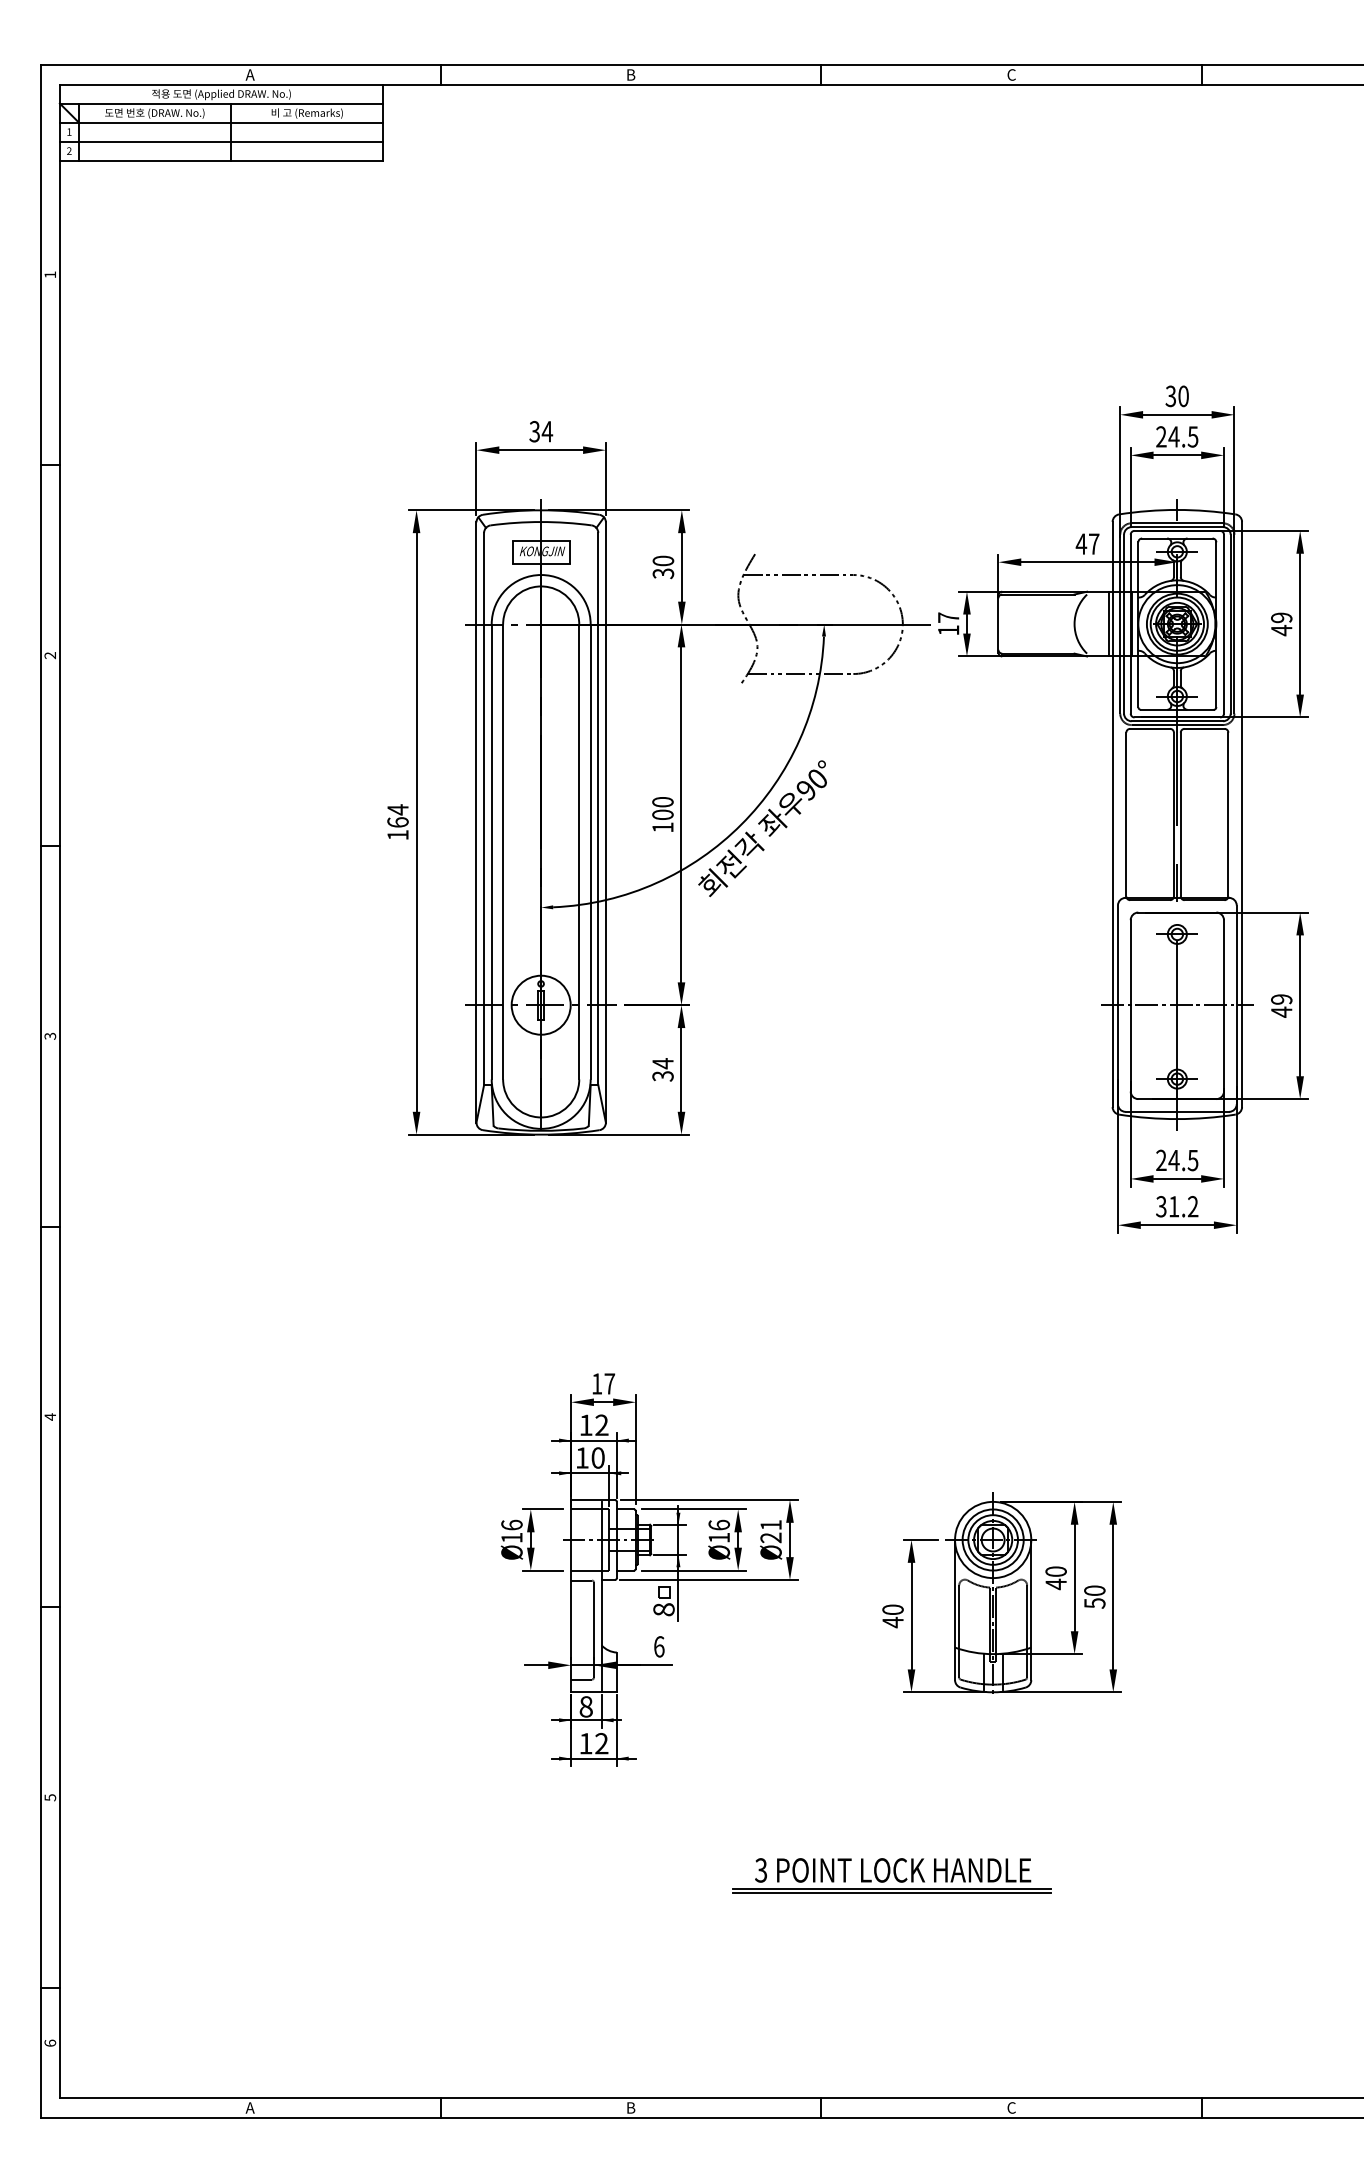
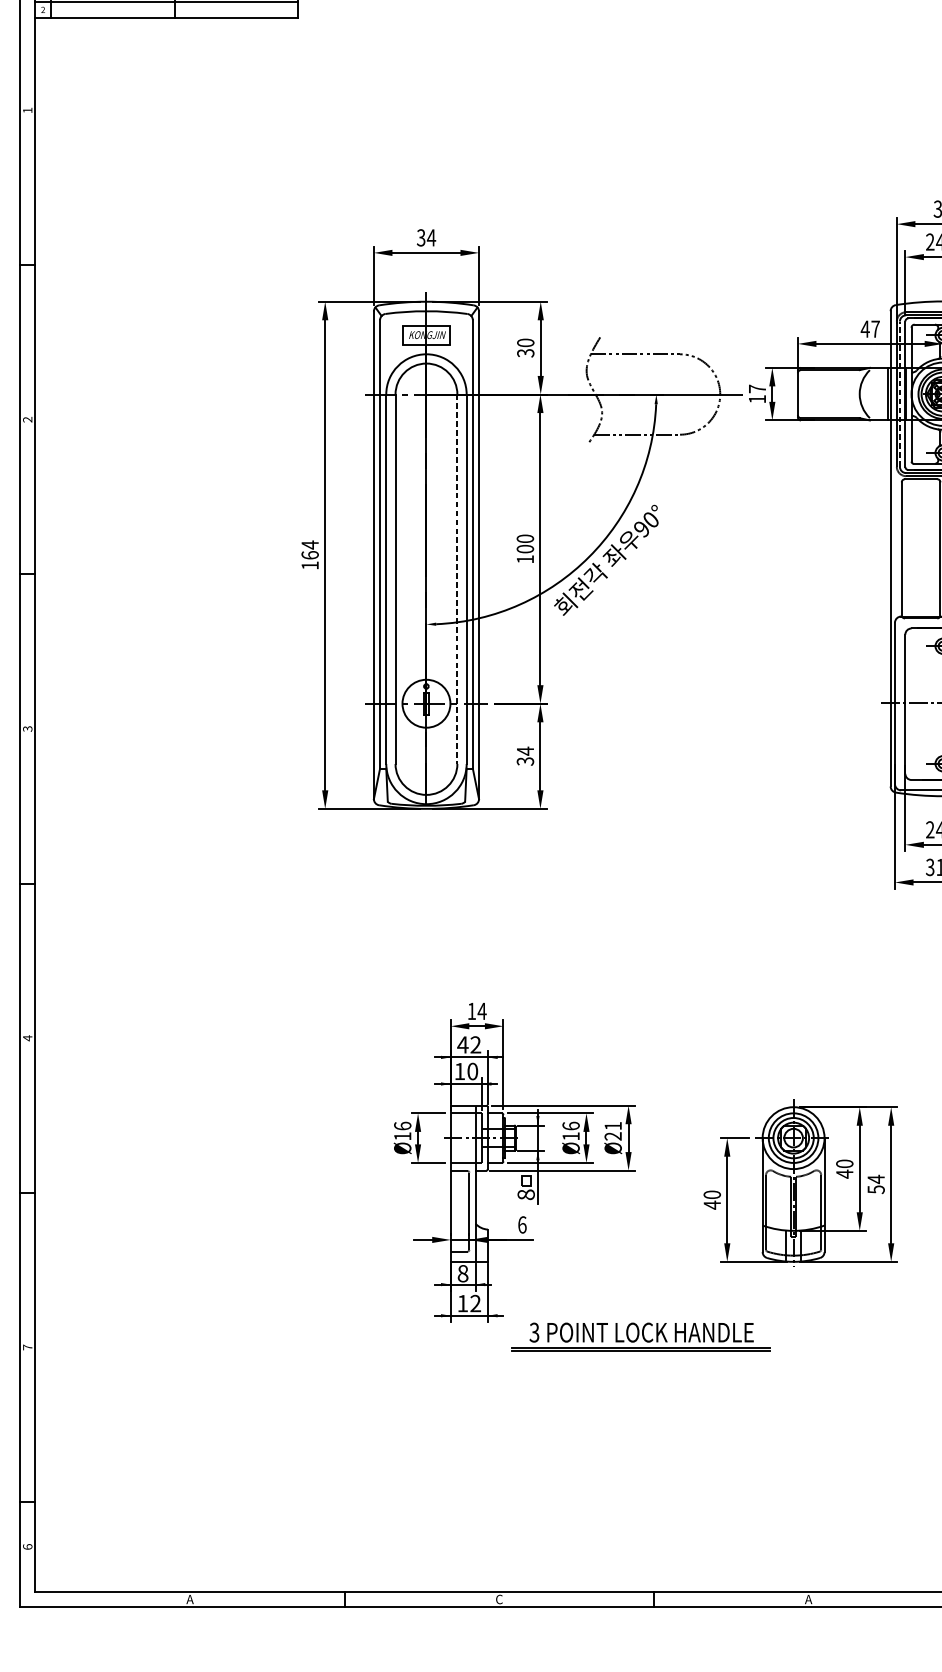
line: (1124, 623) -> (900, 393), solid -> dashed
line: (579, 852) -> (457, 579), solid -> dashed
text: (609, 1383) -> (481, 1011), 17 -> 14
text: (585, 1424) -> (462, 1044), 12 -> 42
text: (1094, 1590) -> (875, 1179), 50 -> 54
text: (50, 1797) -> (27, 1347), 5 -> 7
part: (891, 1875) -> (640, 1336), moved
text: (630, 2107) -> (499, 1599), B -> C
text: (1011, 2107) -> (808, 1599), C -> A

